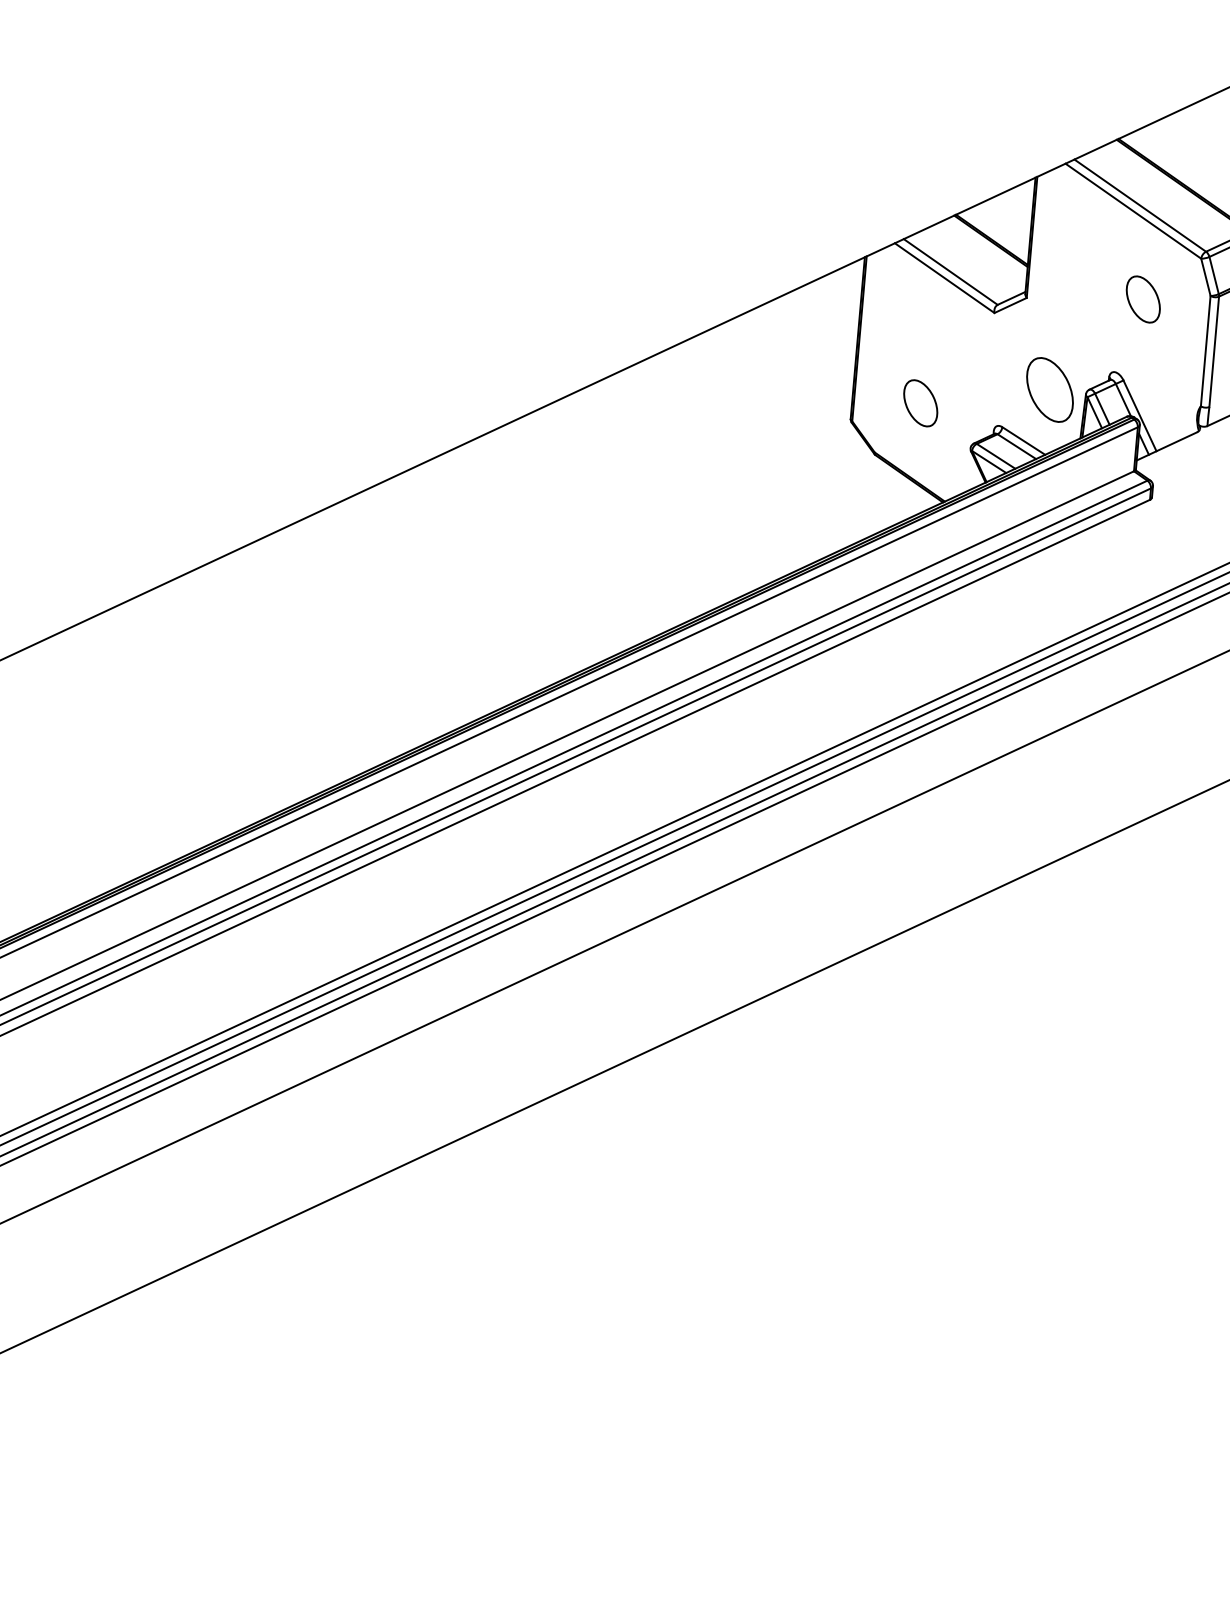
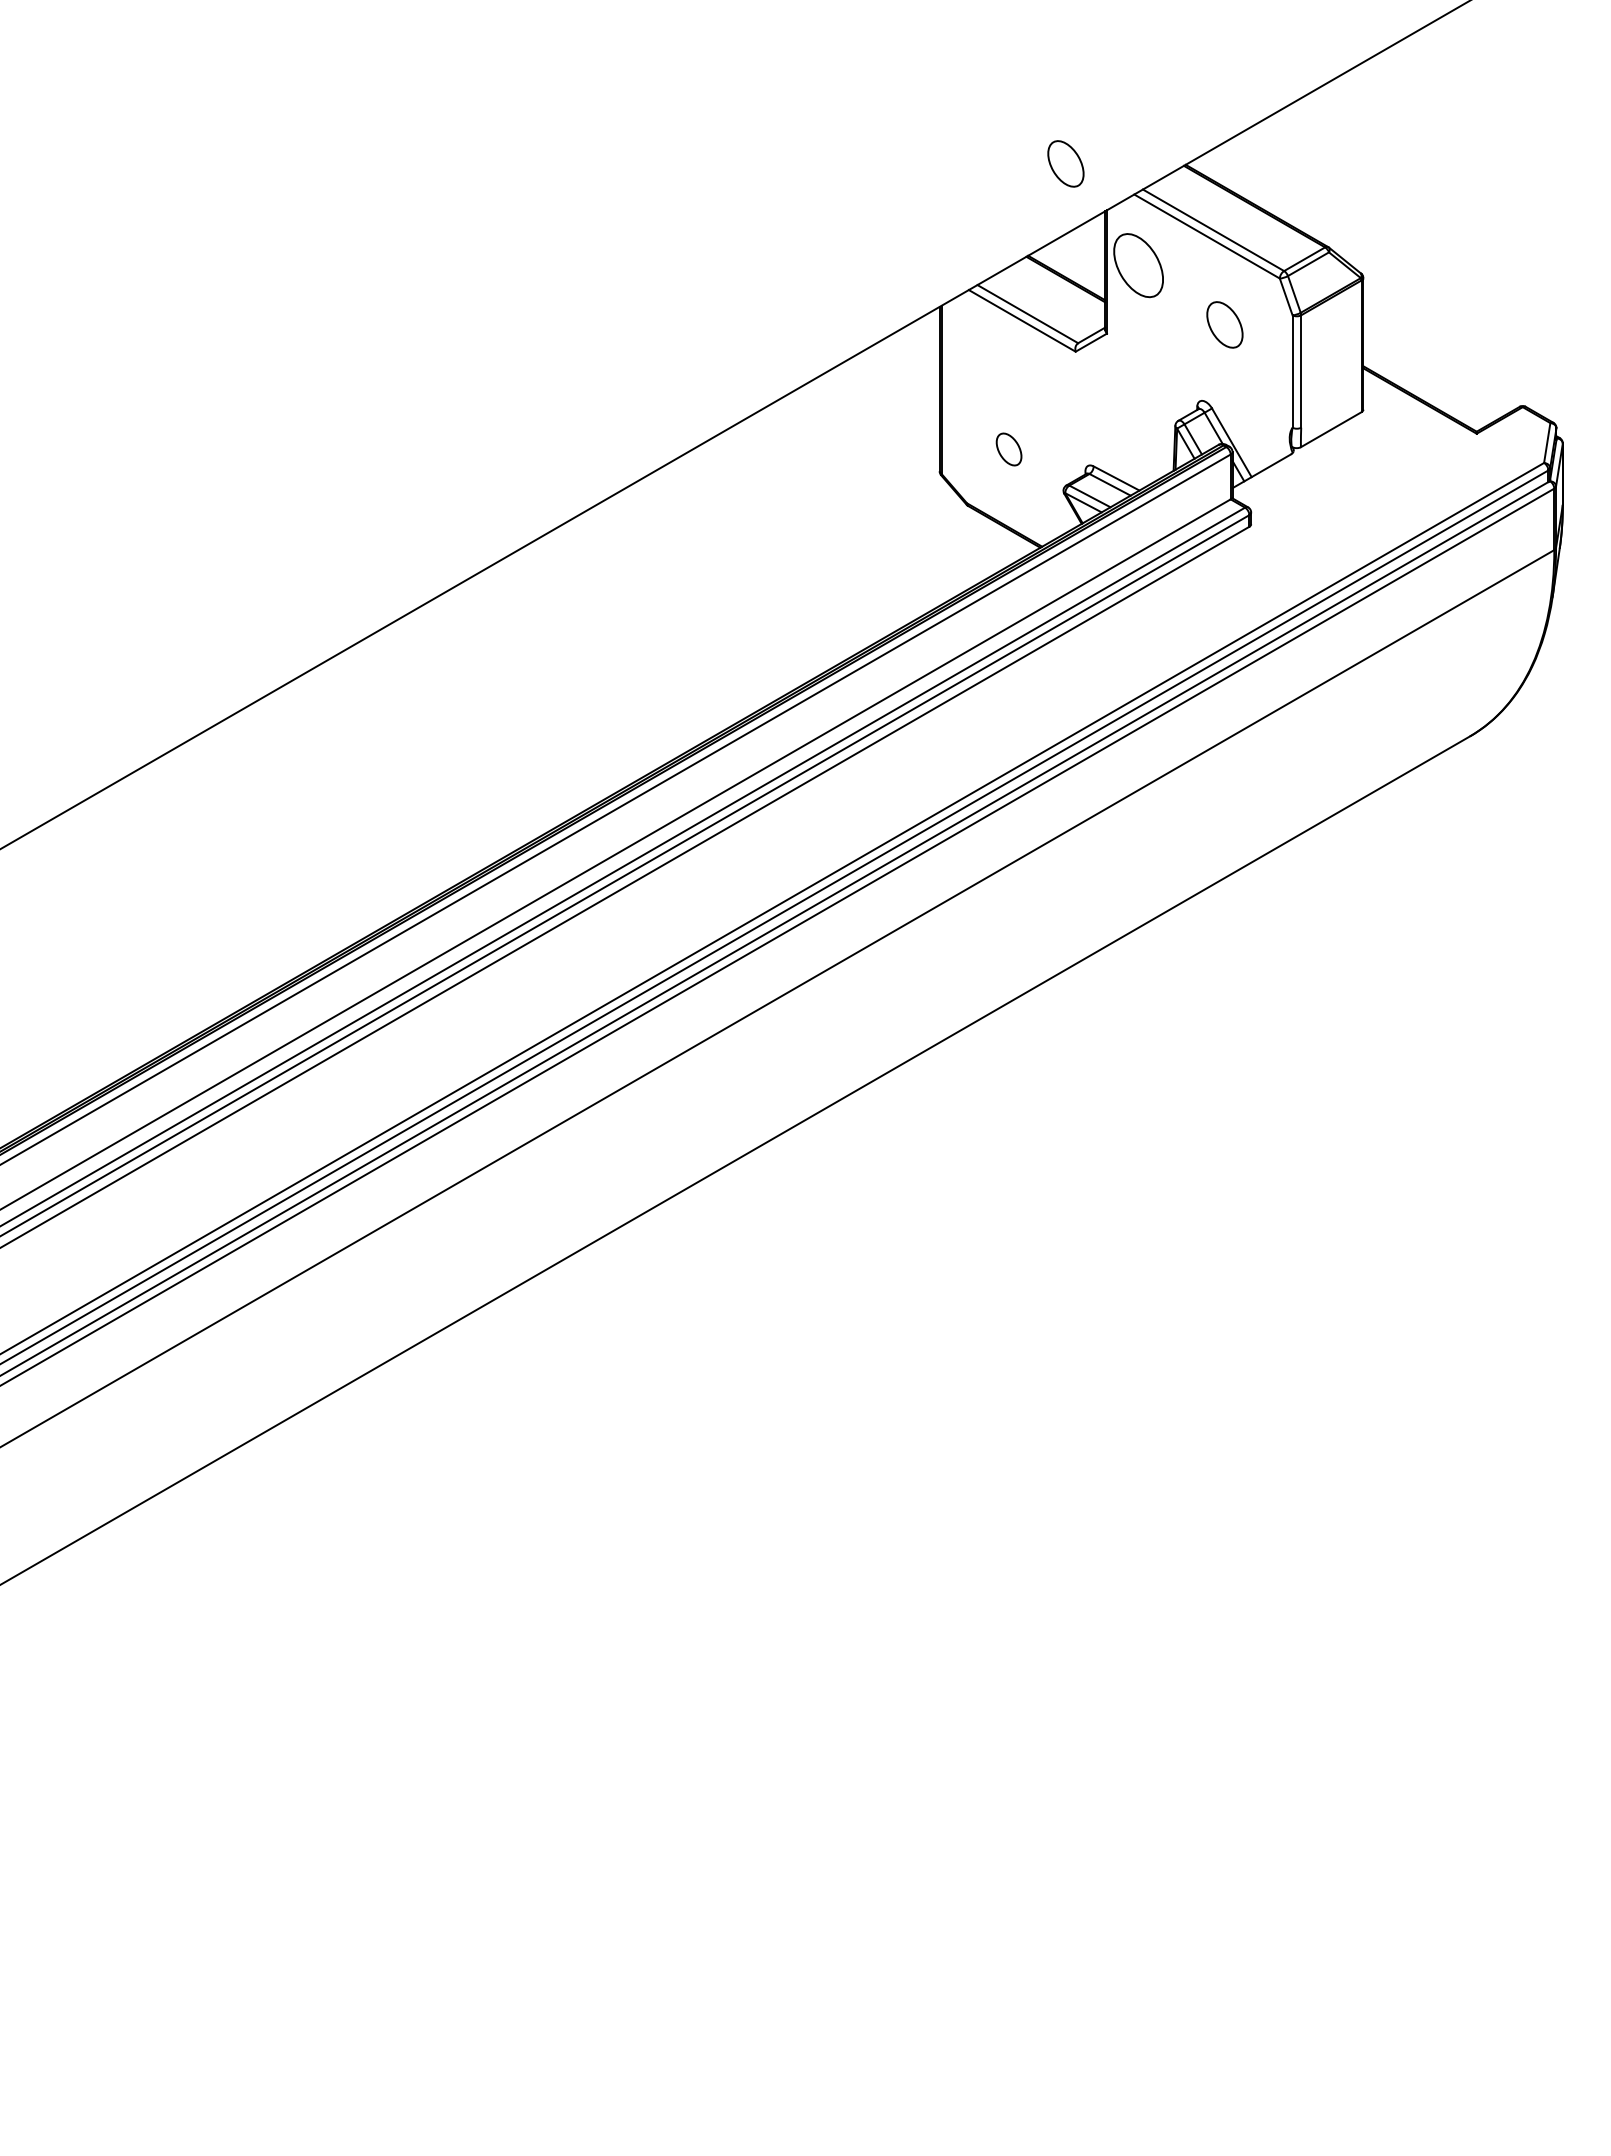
part: (1000, 127) -> (1065, 163), added
part: (1049, 389) -> (1138, 265), moved
part: (920, 403) -> (1008, 449), size x0.7

